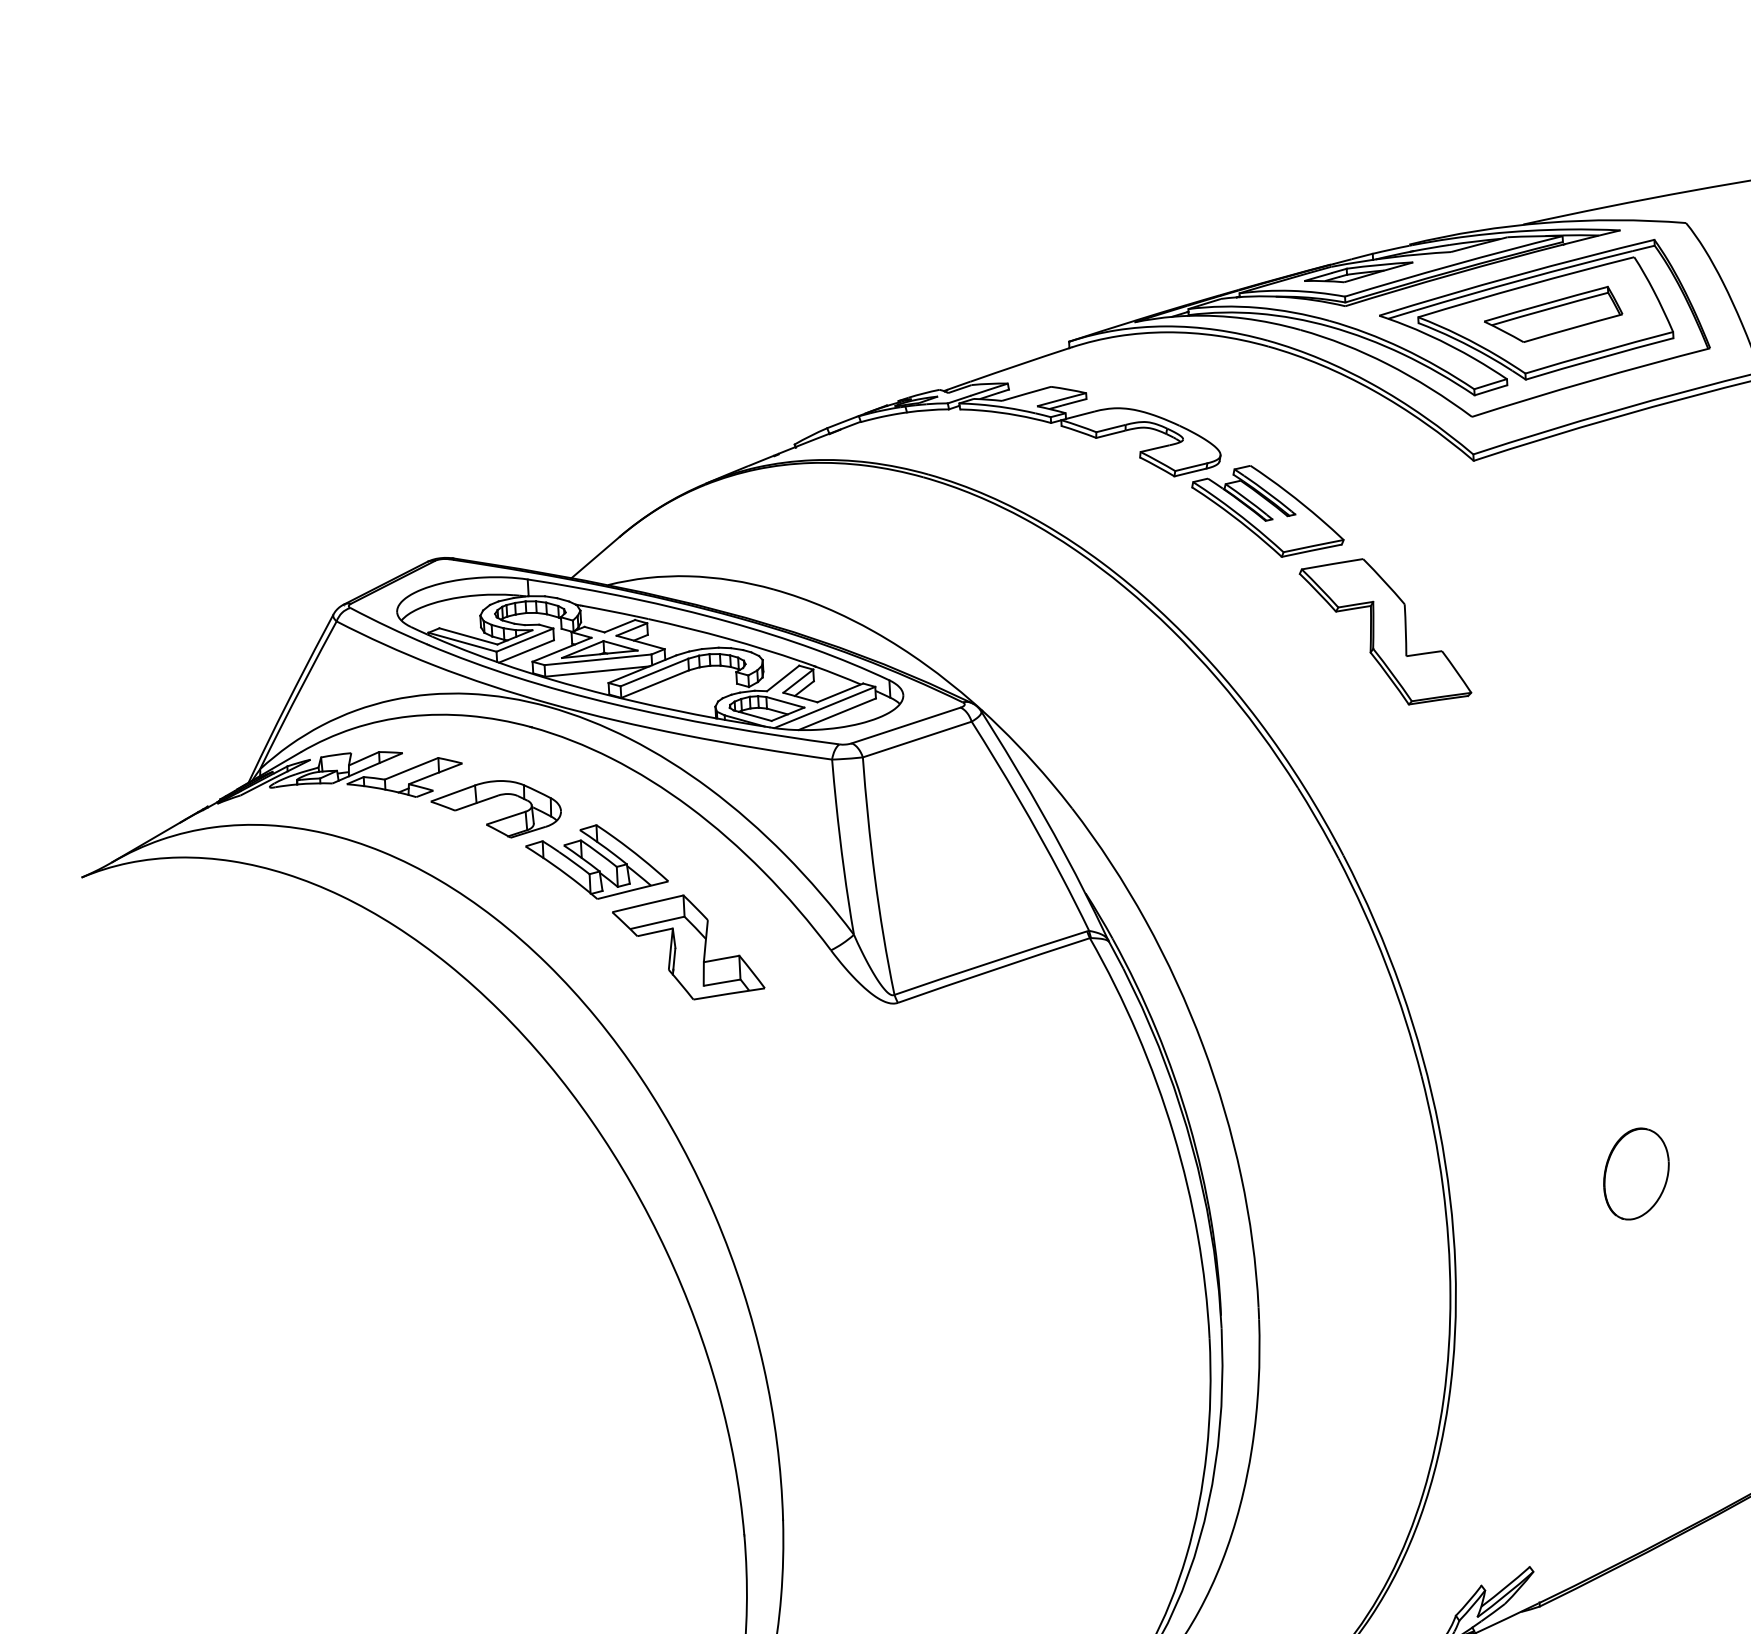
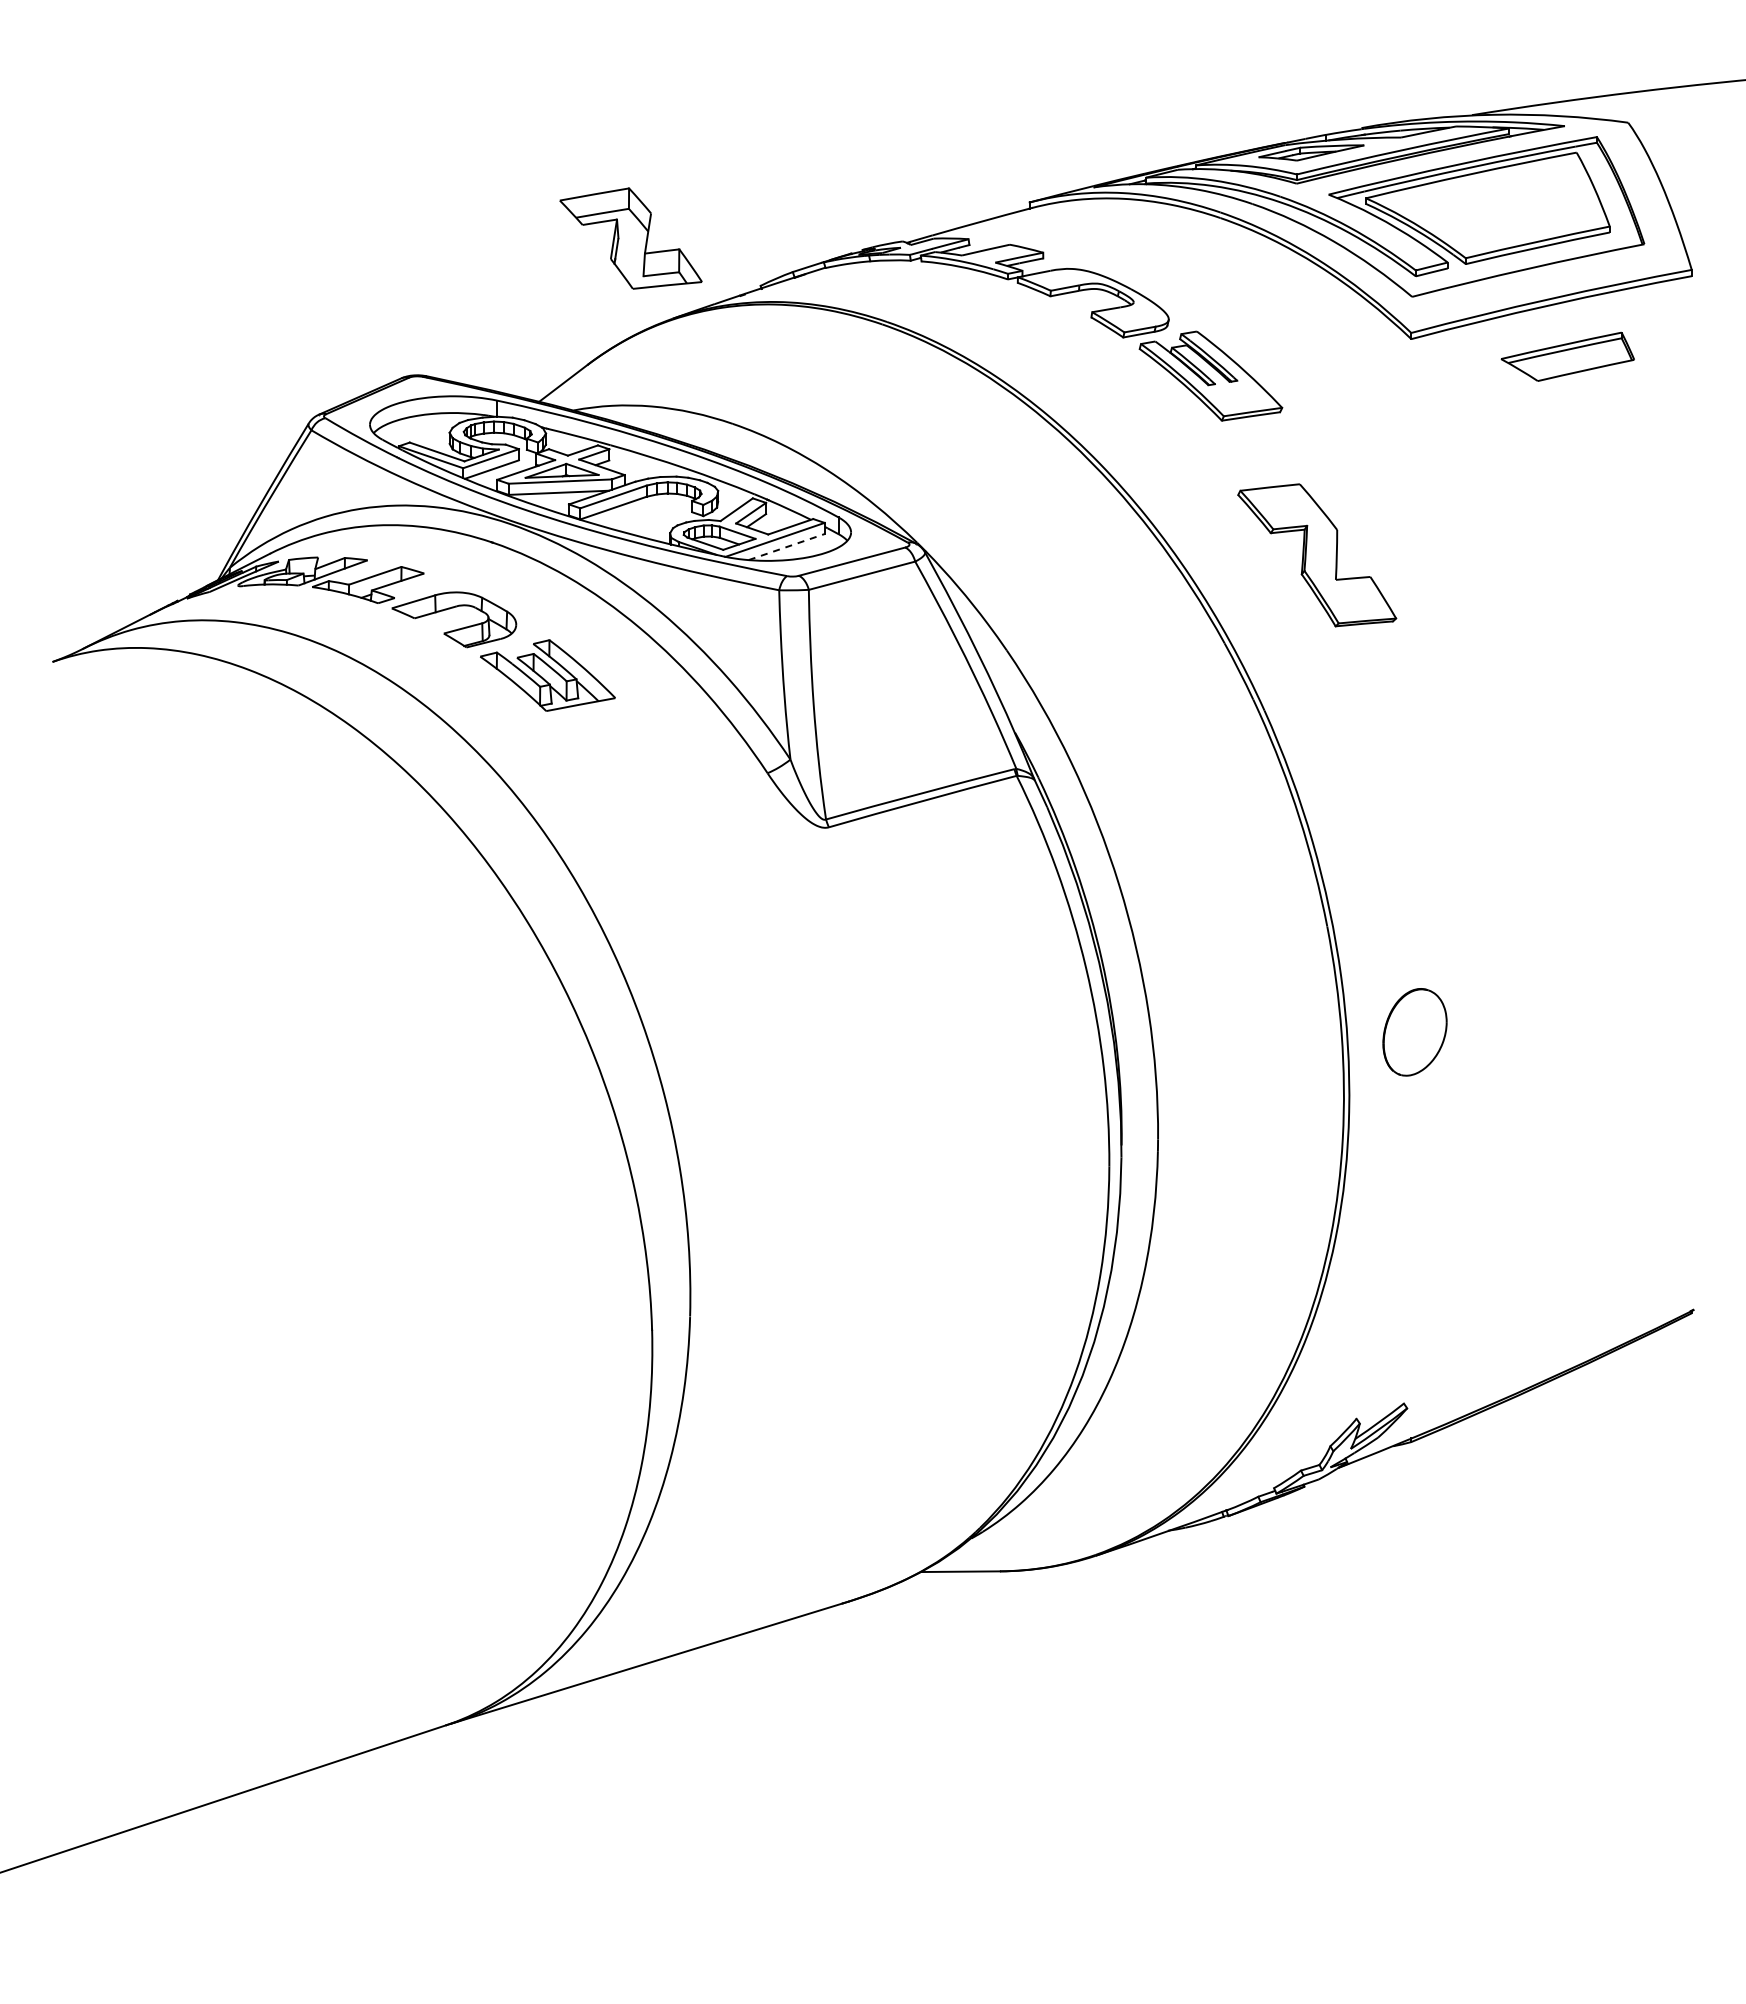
part: (1553, 314) -> (1567, 356), moved
part: (1385, 632) -> (1317, 555), moved
line: (838, 713) -> (787, 546), solid -> dashed
part: (687, 947) -> (630, 238), moved
part: (1635, 1174) -> (1414, 1032), moved

